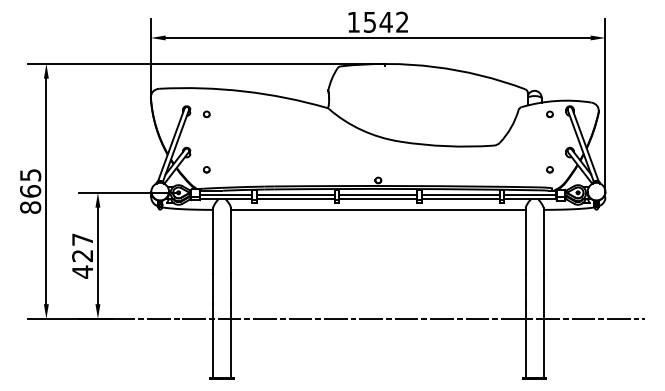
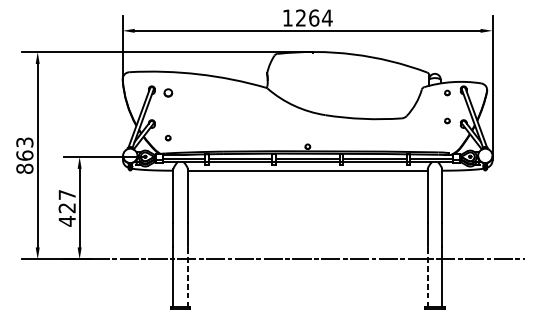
text: (386, 21) -> (314, 17), 1542 -> 1264
part: (206, 114) -> (167, 93), size x1.6
part: (549, 169) -> (447, 120), moved
text: (30, 174) -> (24, 141), 865 -> 863
line: (230, 341) -> (187, 277), solid -> dashed
line: (525, 341) -> (427, 277), solid -> dashed

